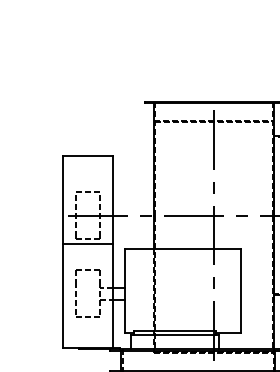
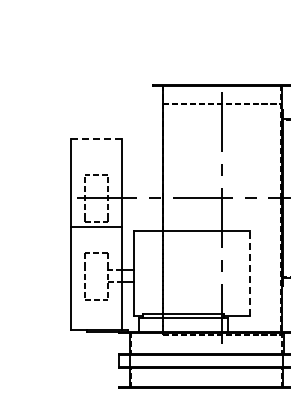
line: (88, 155) -> (96, 138), solid -> dashed
line: (241, 290) -> (249, 273), solid -> dashed

